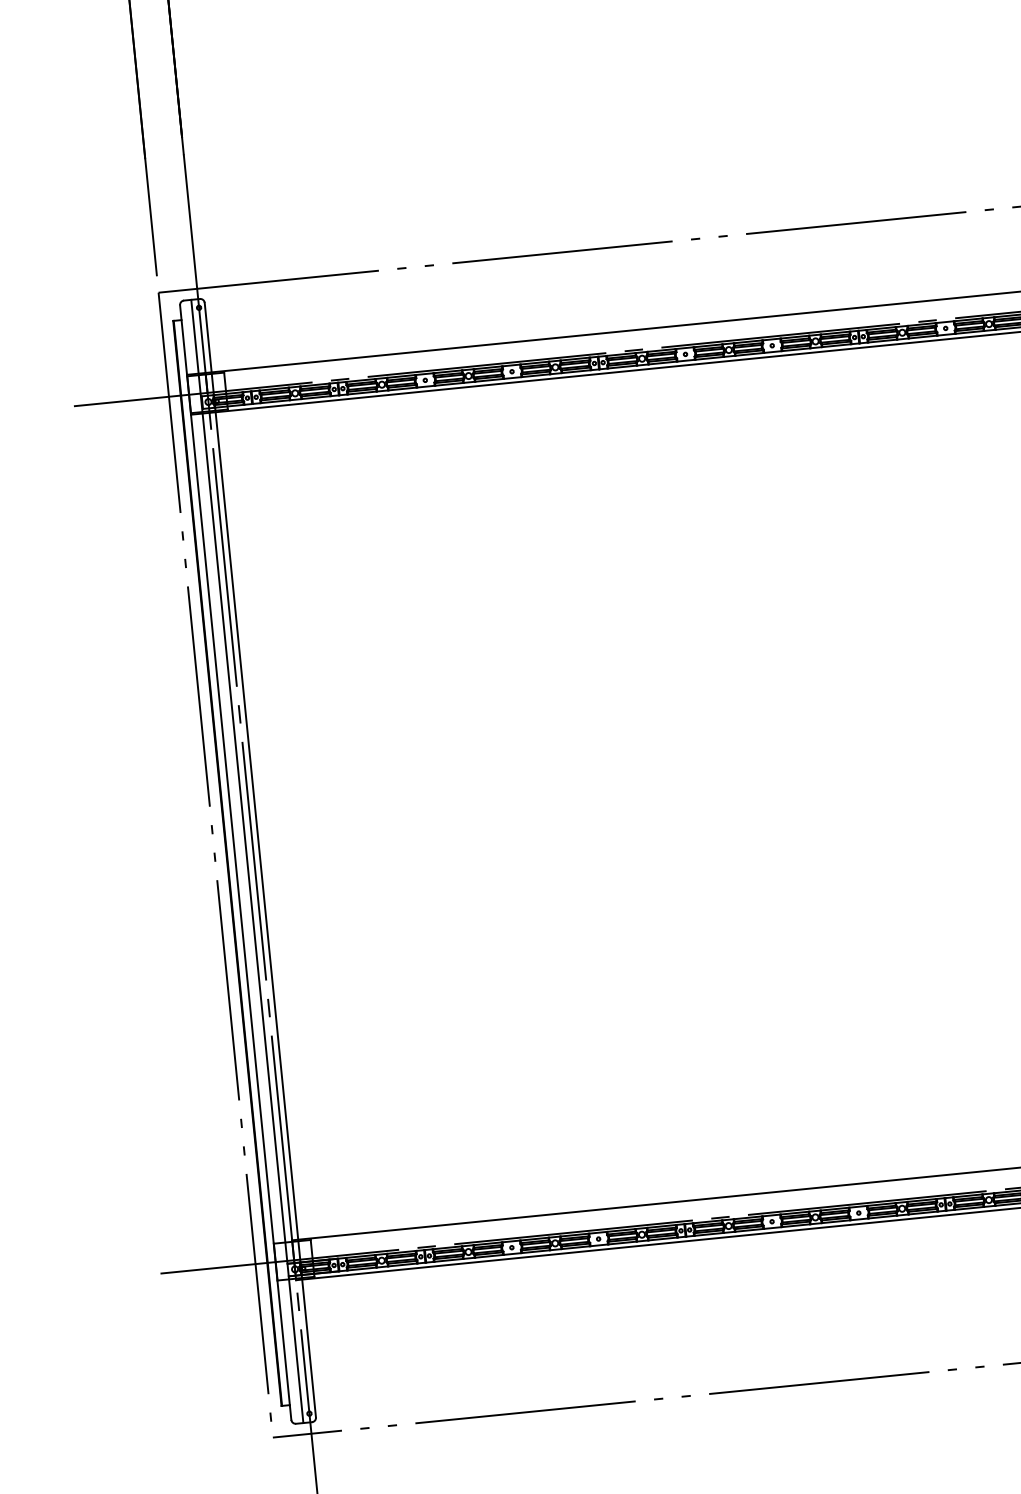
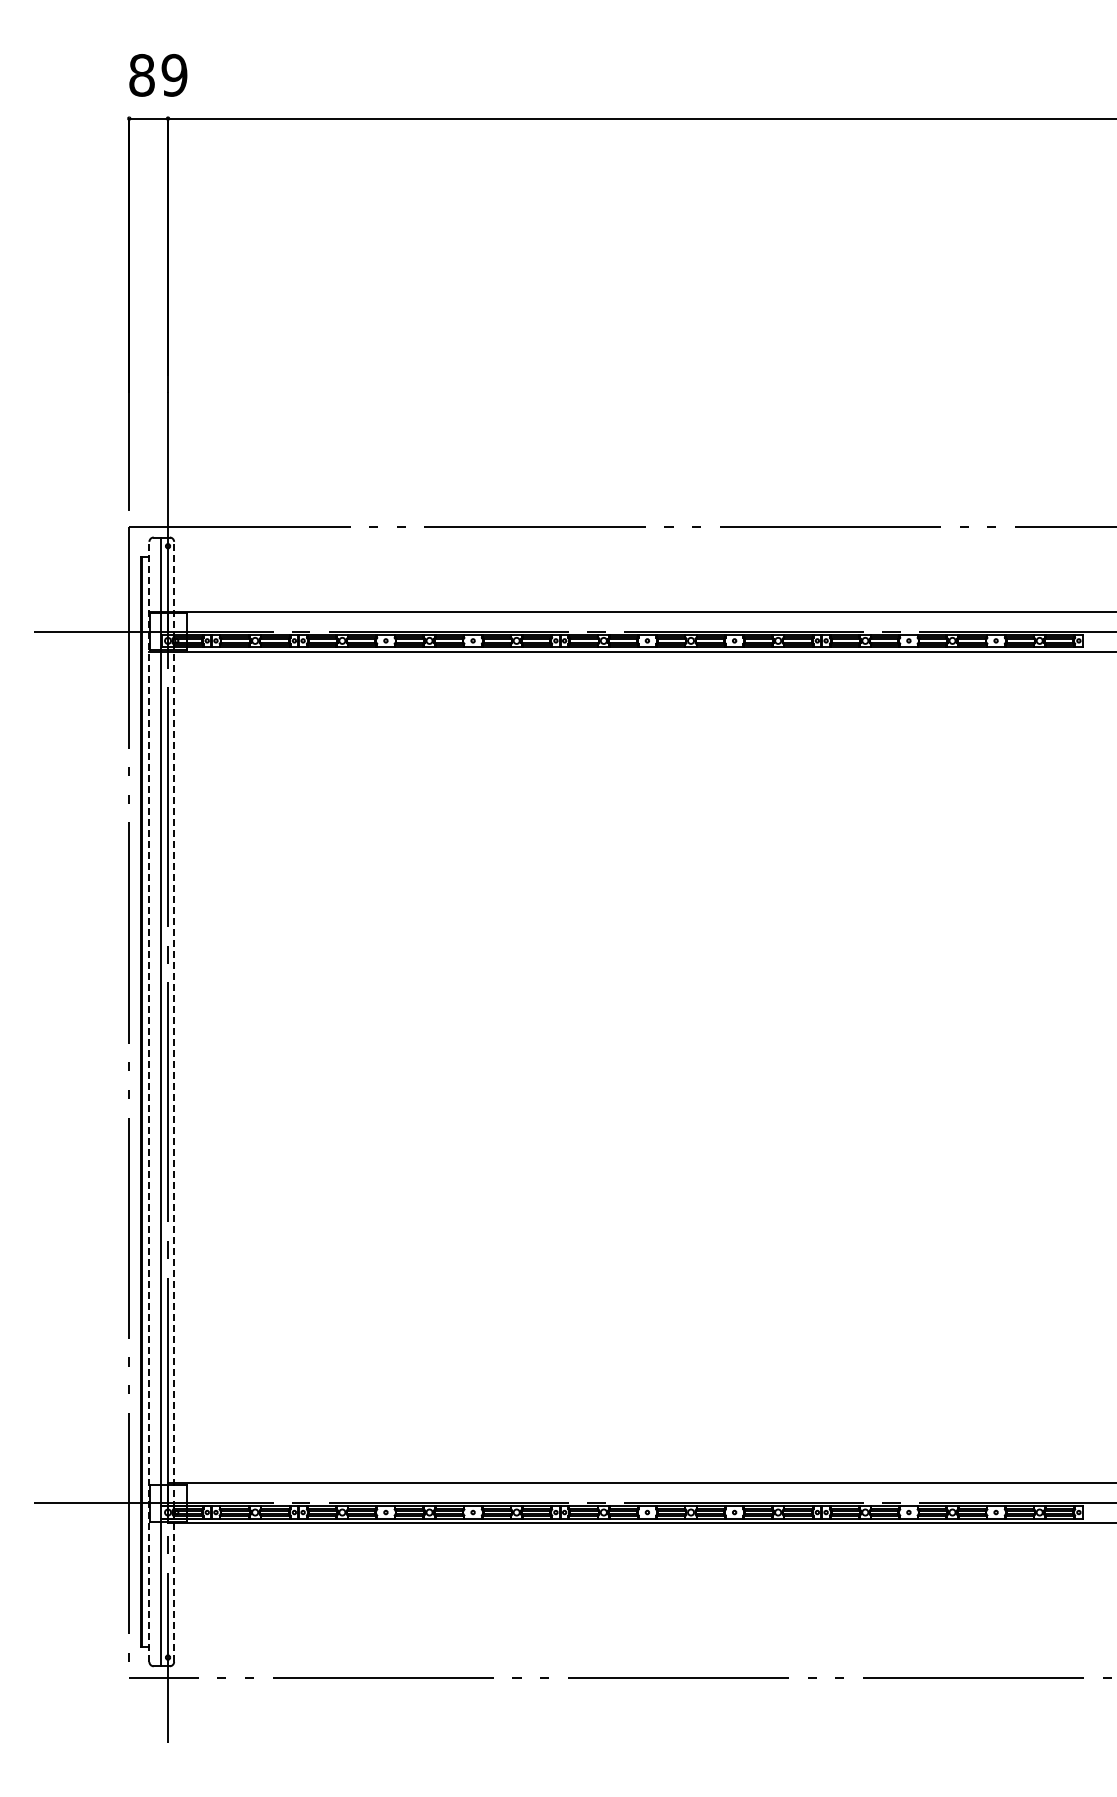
line: (260, 859) -> (174, 1101), solid -> dashed
line: (235, 862) -> (149, 1101), solid -> dashed

